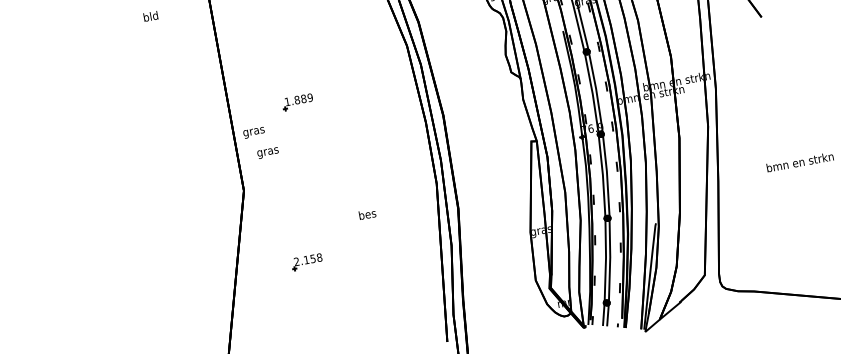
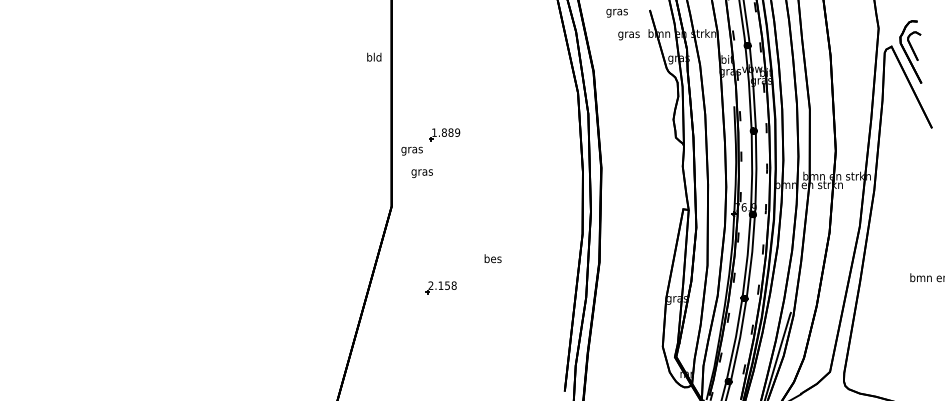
text: (150, 15) -> (374, 56), moved
part: (297, 101) -> (444, 134), moved
text: (366, 214) -> (492, 258), moved

